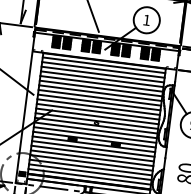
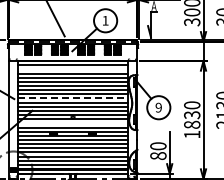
line: (102, 70) -> (72, 69), removed
line: (99, 102) -> (73, 98), solid -> dashed
line: (95, 130) -> (72, 123), removed

